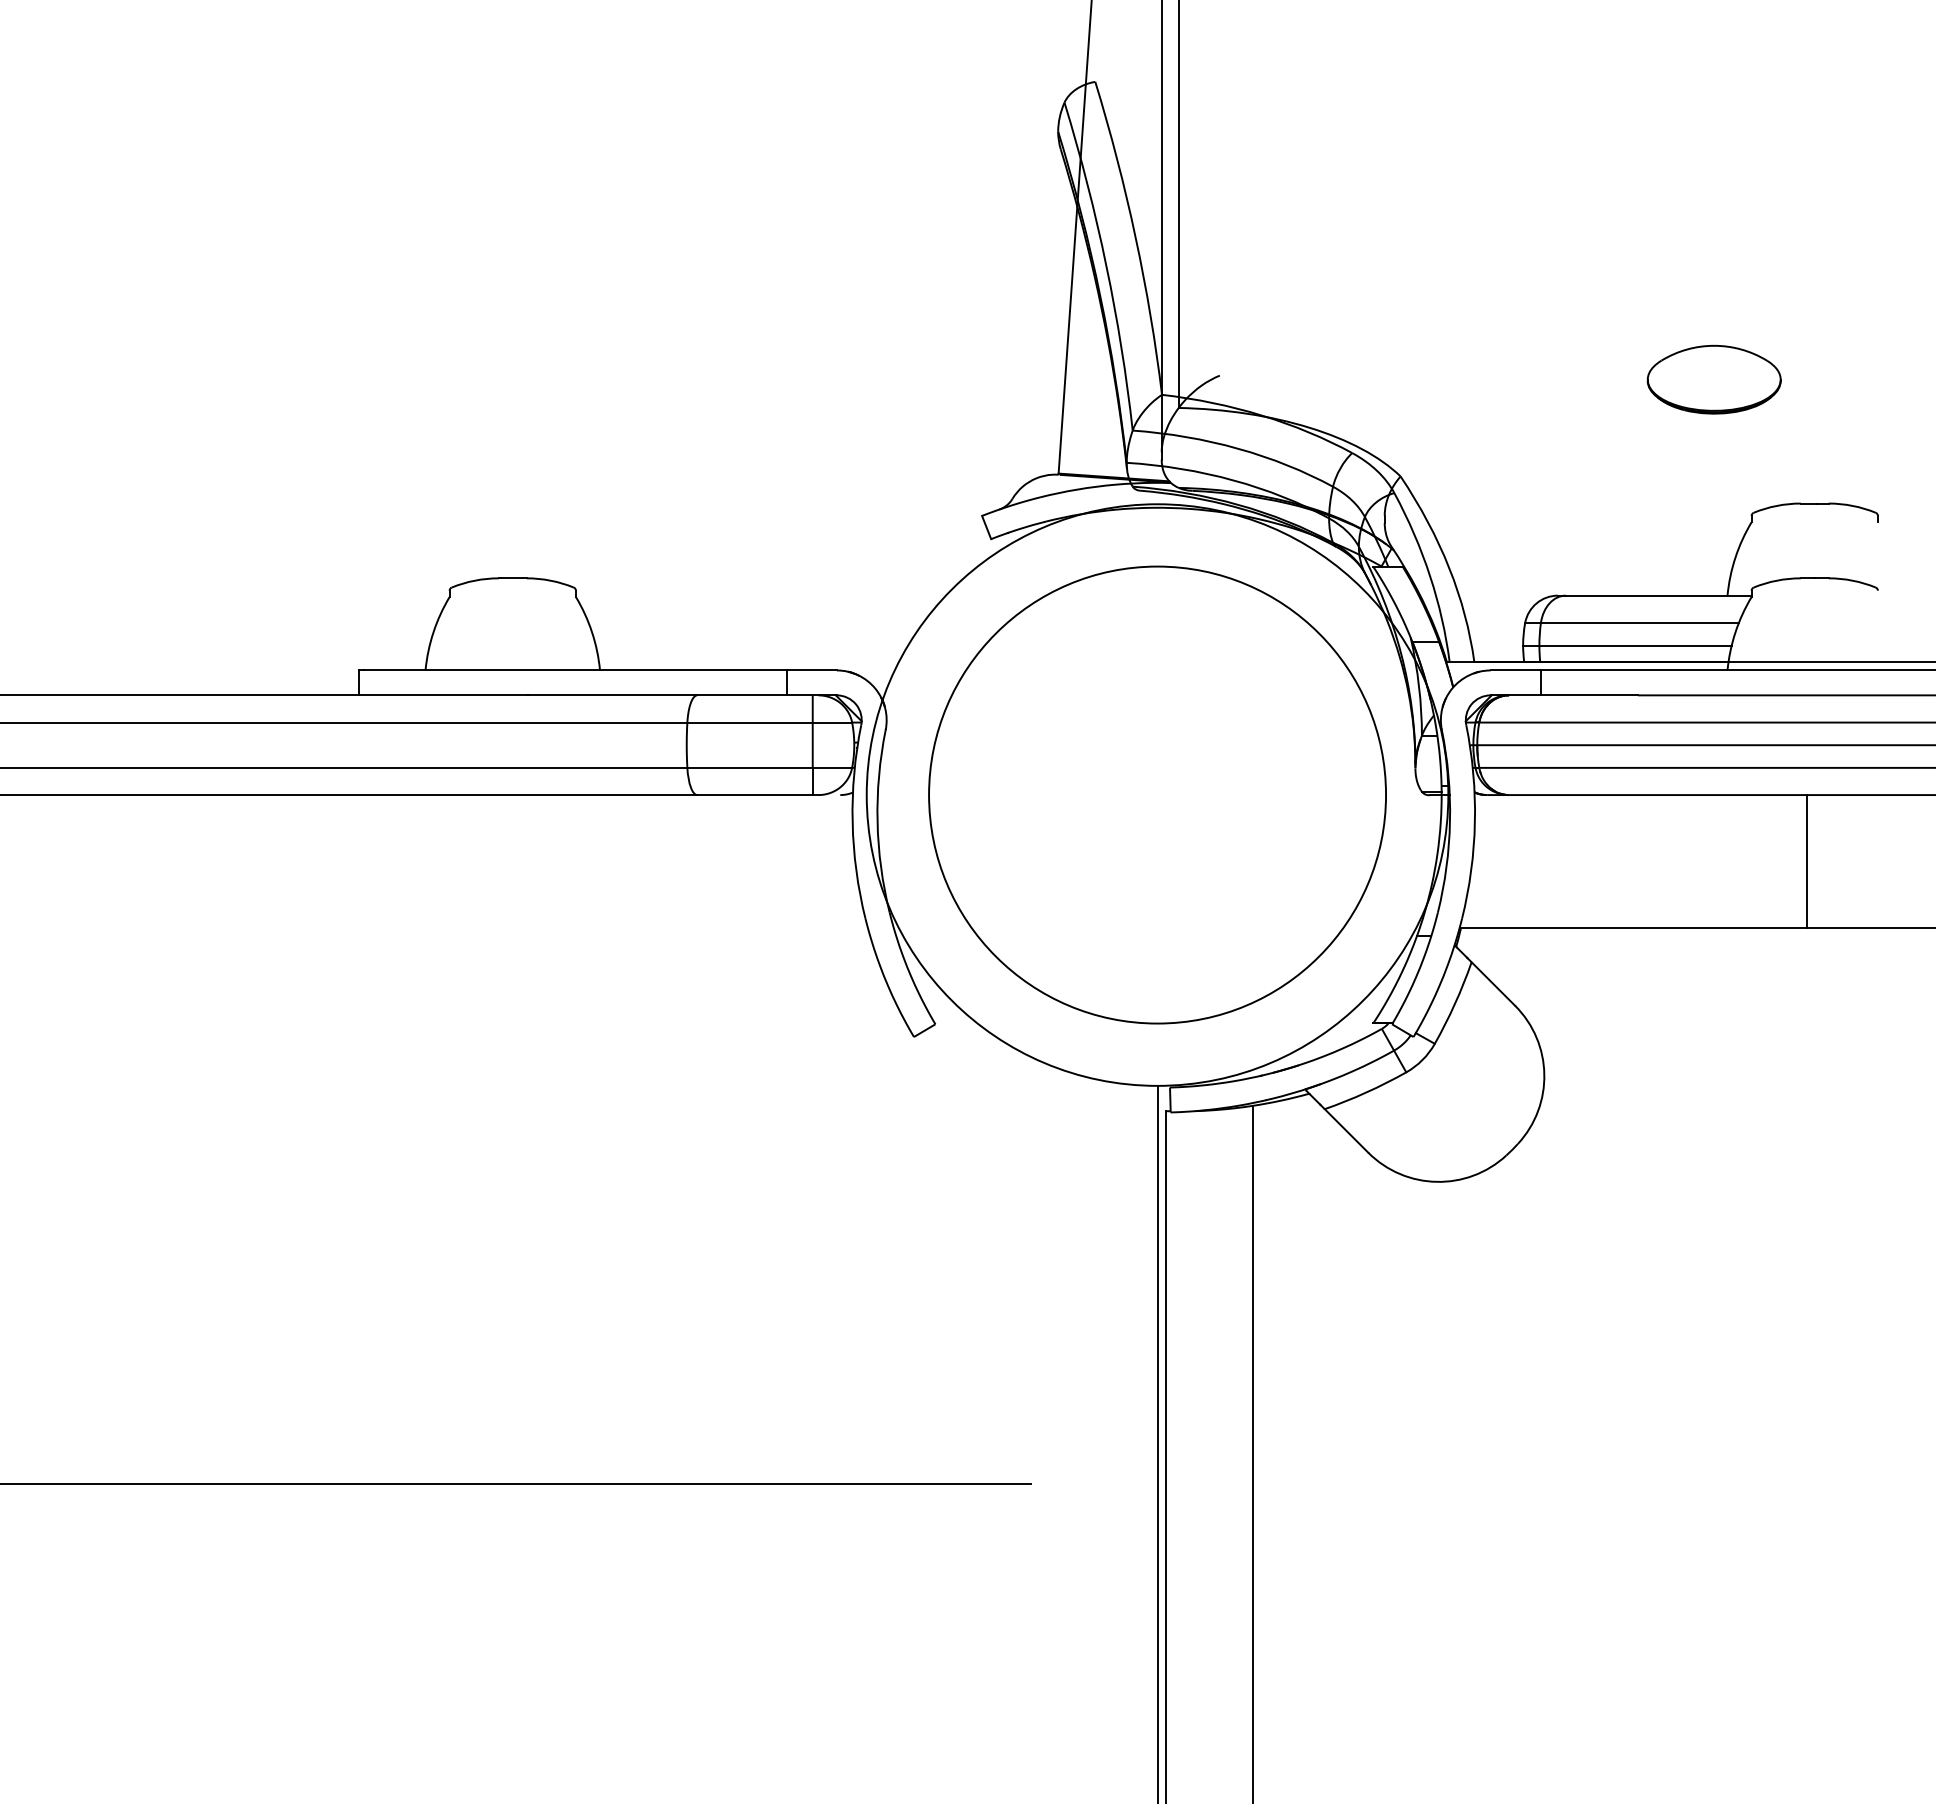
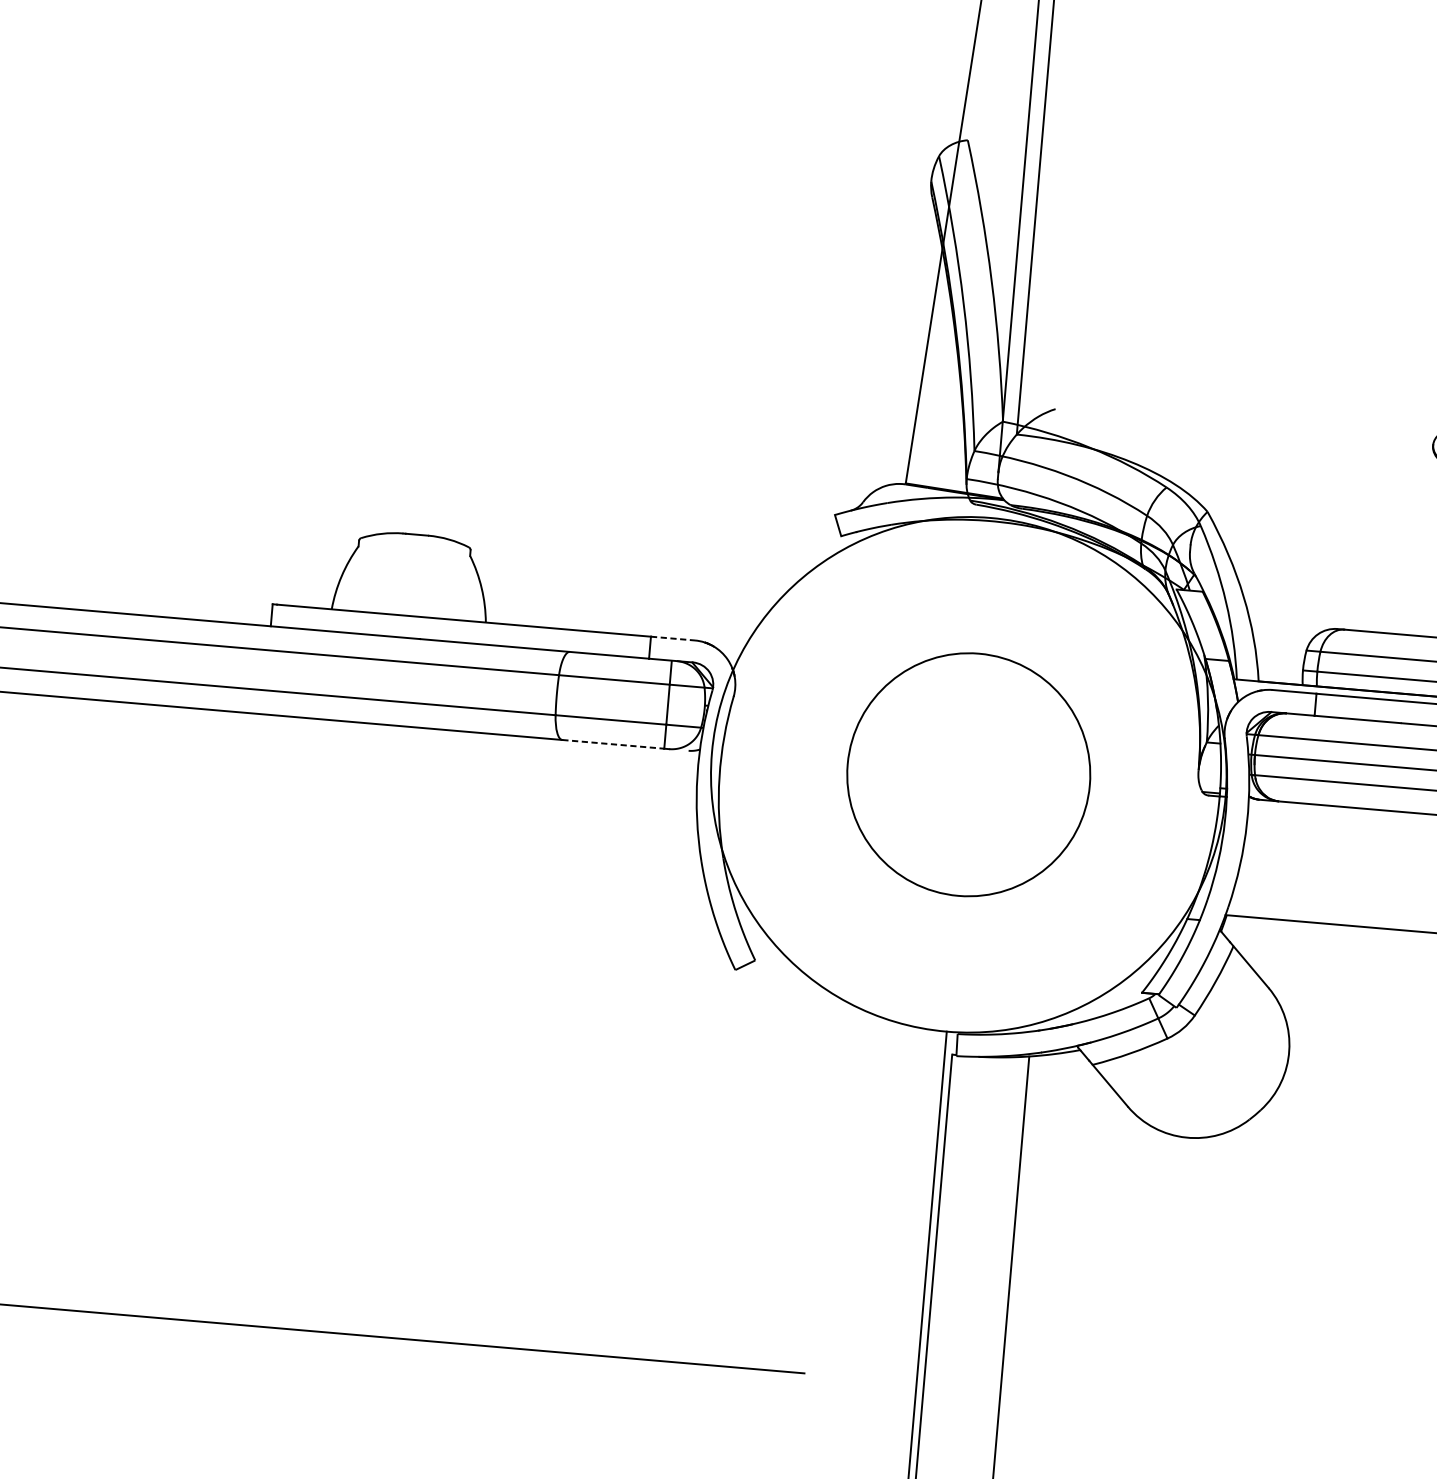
line: (811, 670) -> (672, 638), solid -> dashed
circle: (1157, 794) -> (968, 774), size x0.6
line: (755, 795) -> (613, 744), solid -> dashed

